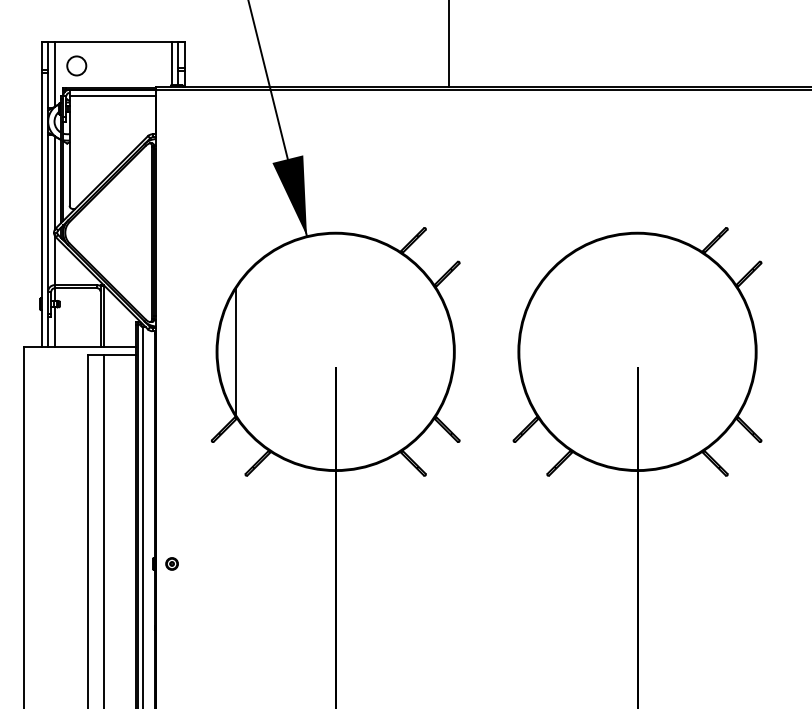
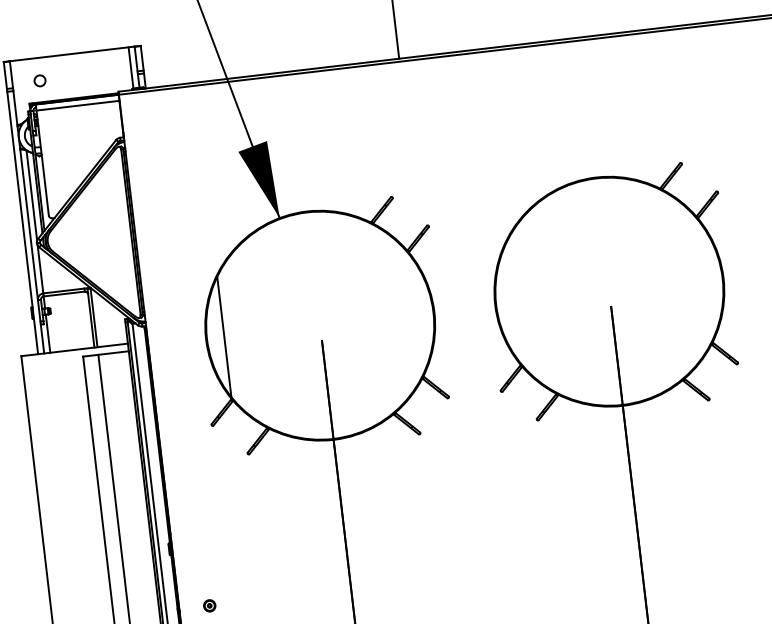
circle: (76, 65) -> (39, 80), size x0.6
line: (54, 74) -> (19, 91), removed
part: (171, 563) -> (209, 605), moved

